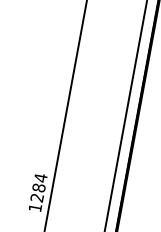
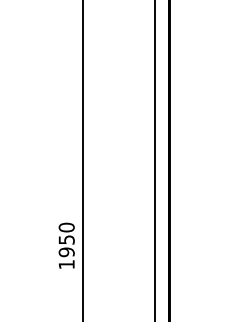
text: (38, 187) -> (66, 239), 1284 -> 1950

